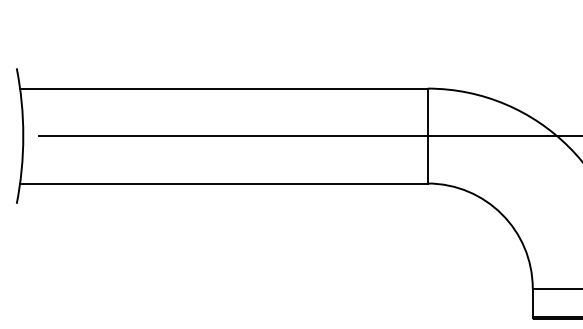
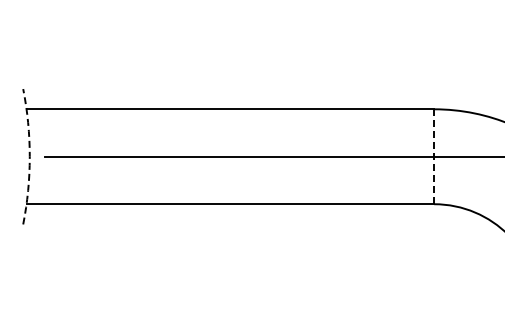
line: (427, 135) -> (433, 156), solid -> dashed
arc: (23, 136) -> (29, 157), solid -> dashed

